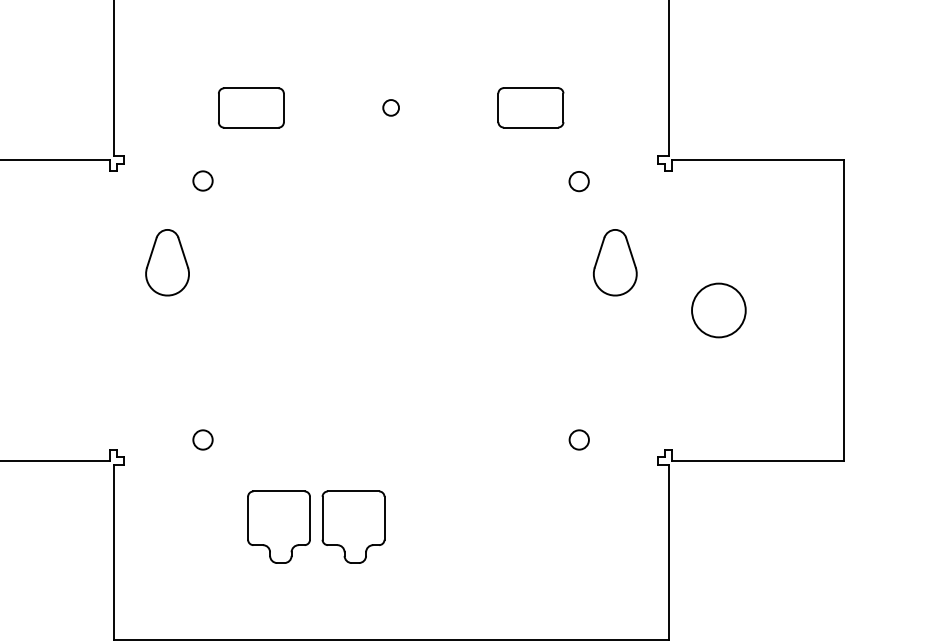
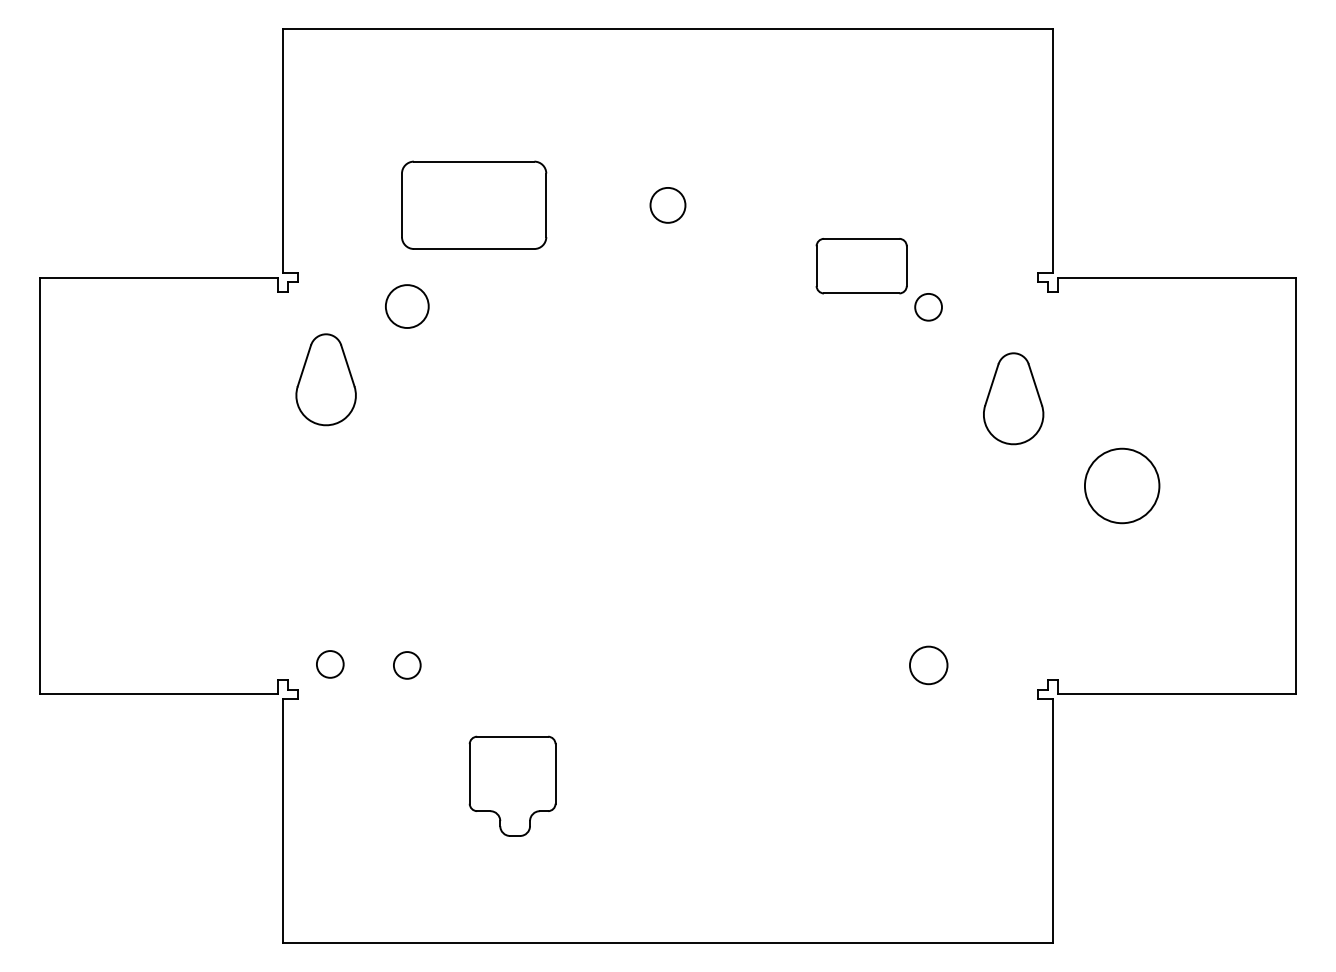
circle: (390, 107) -> (667, 204), size x1.6
part: (251, 108) -> (474, 205), size x1.6
part: (530, 108) -> (861, 266), moved
circle: (202, 180) -> (406, 306), size x1.6
part: (167, 262) -> (325, 379), moved
part: (615, 262) -> (1013, 398), moved
circle: (147, 439) -> (330, 664), added
circle: (579, 440) -> (928, 665), size x1.4
part: (353, 526) -> (615, 785), removed

